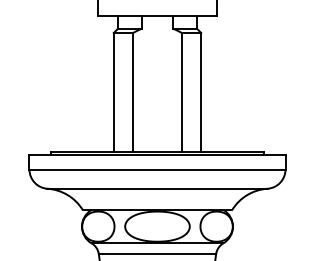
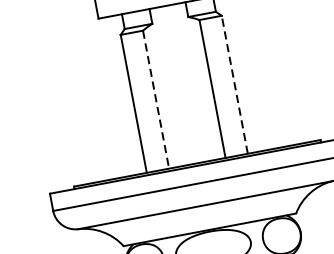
line: (133, 92) -> (156, 99), solid -> dashed
line: (201, 92) -> (235, 84), solid -> dashed

